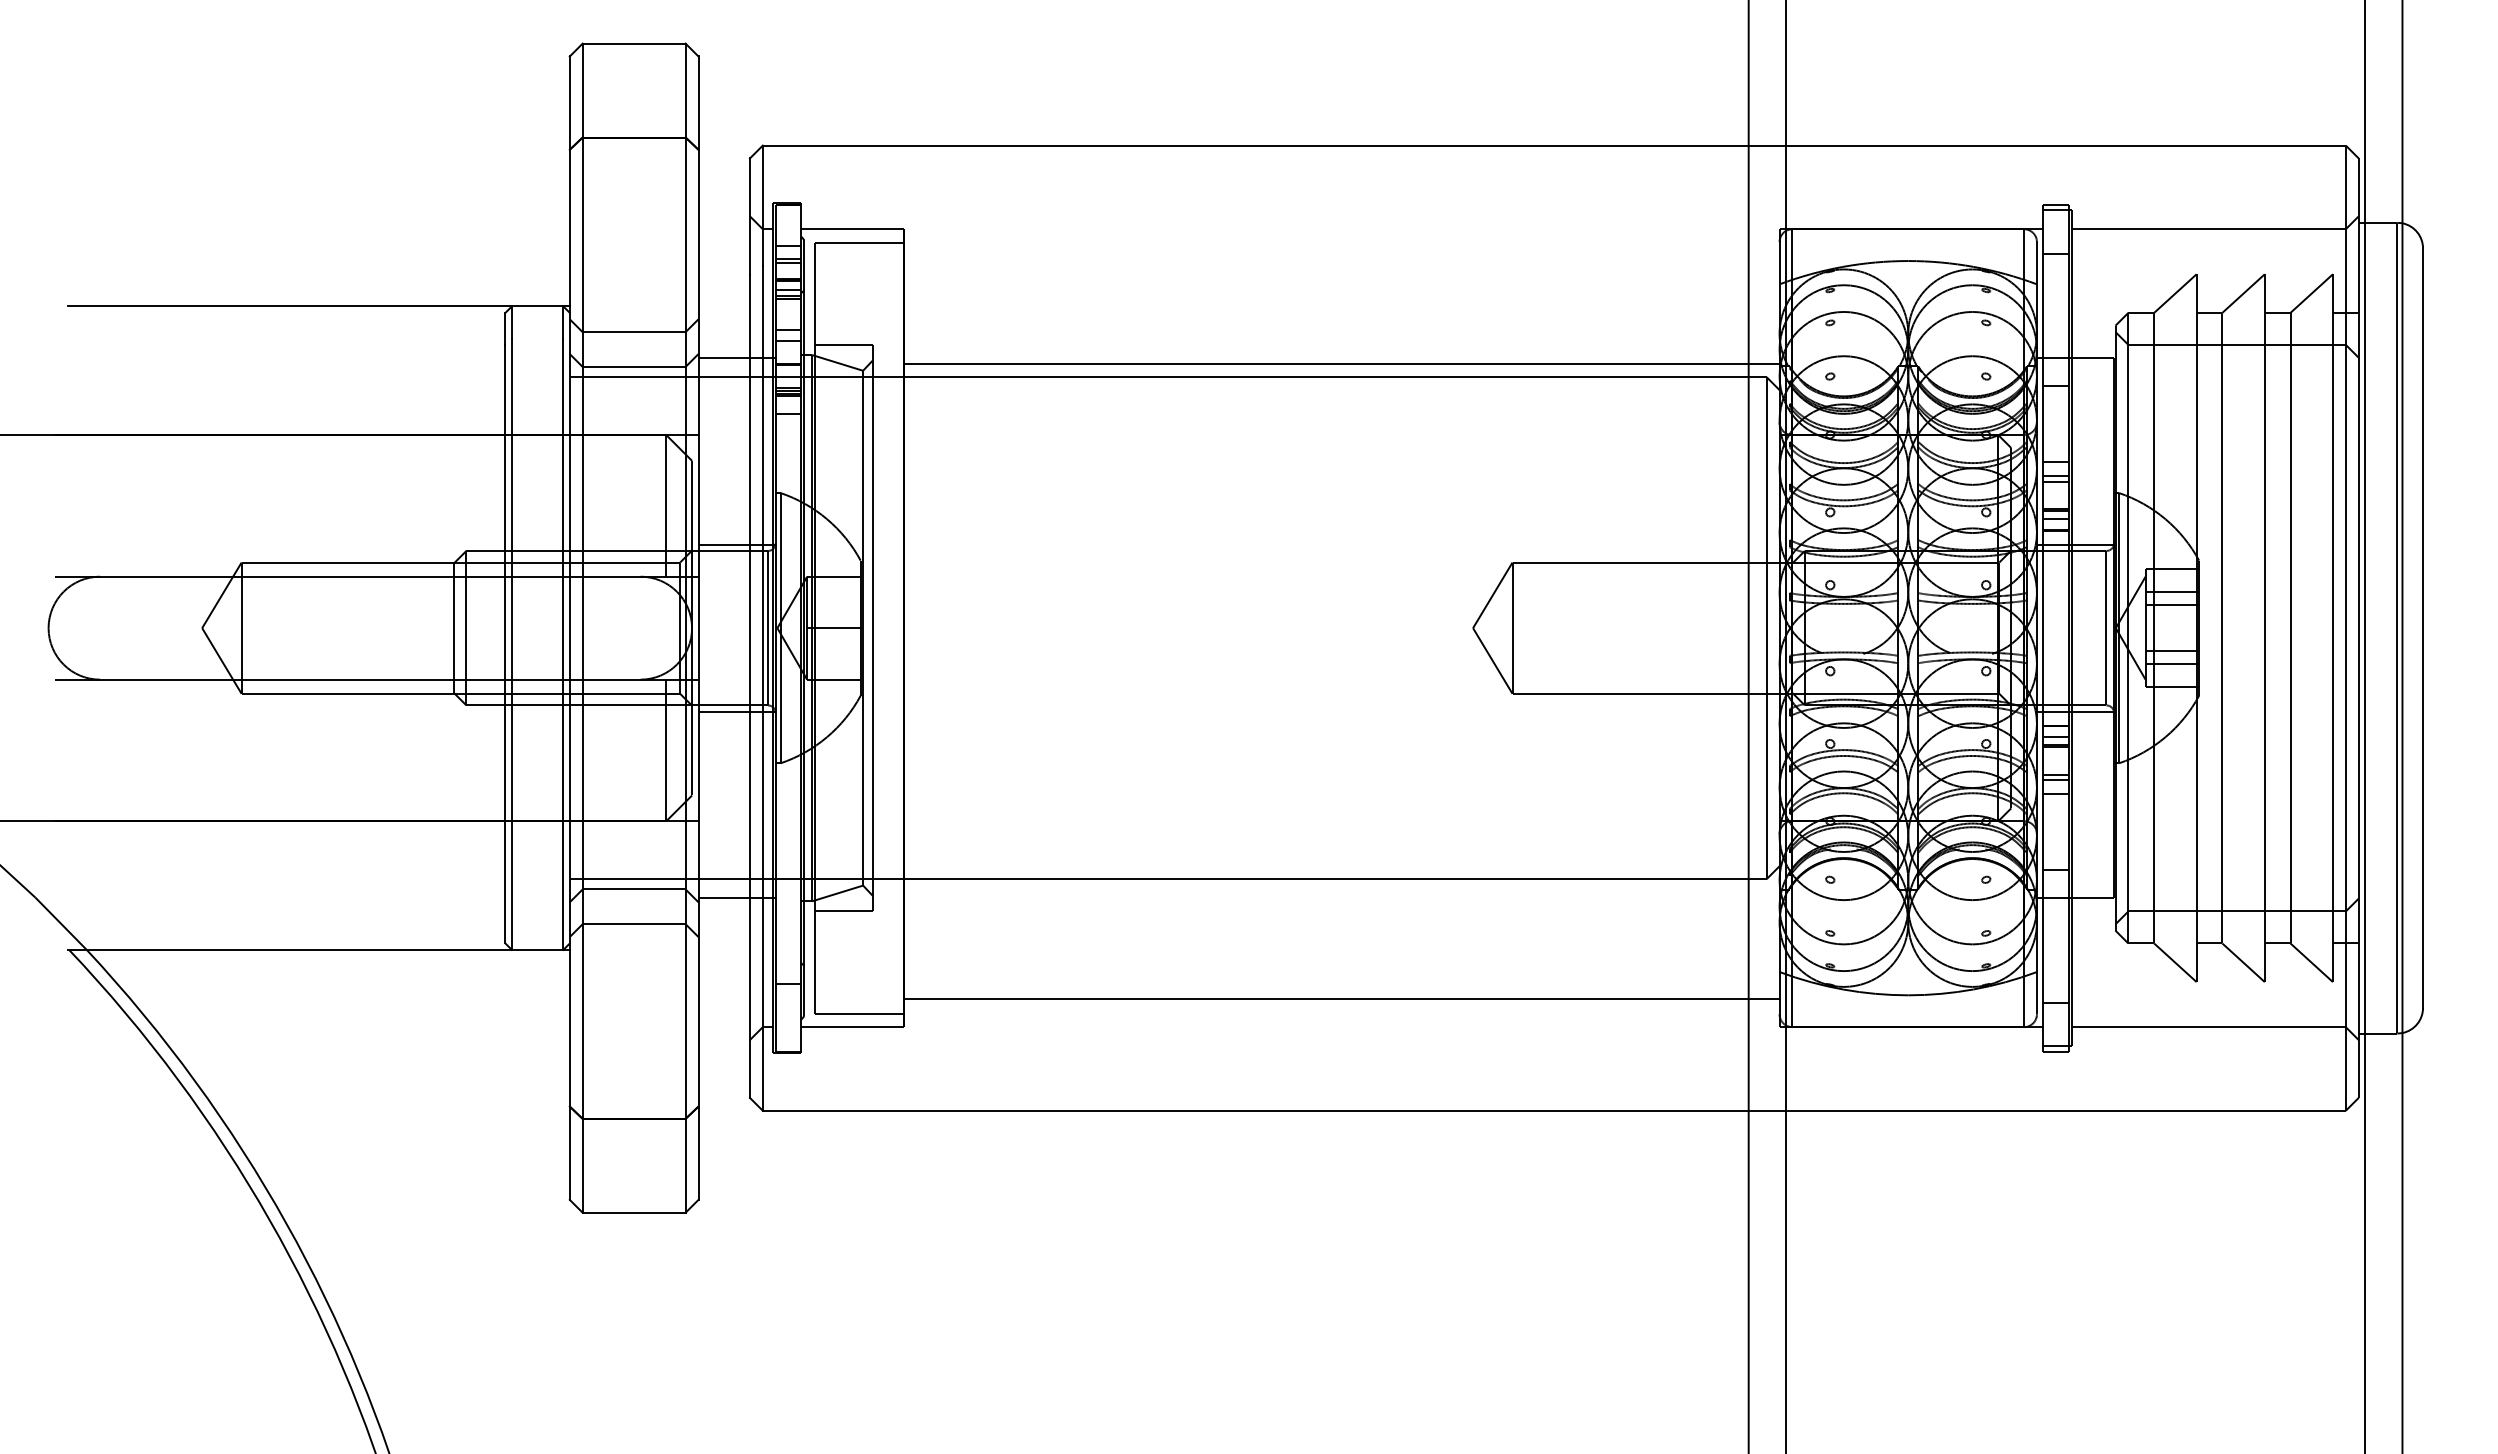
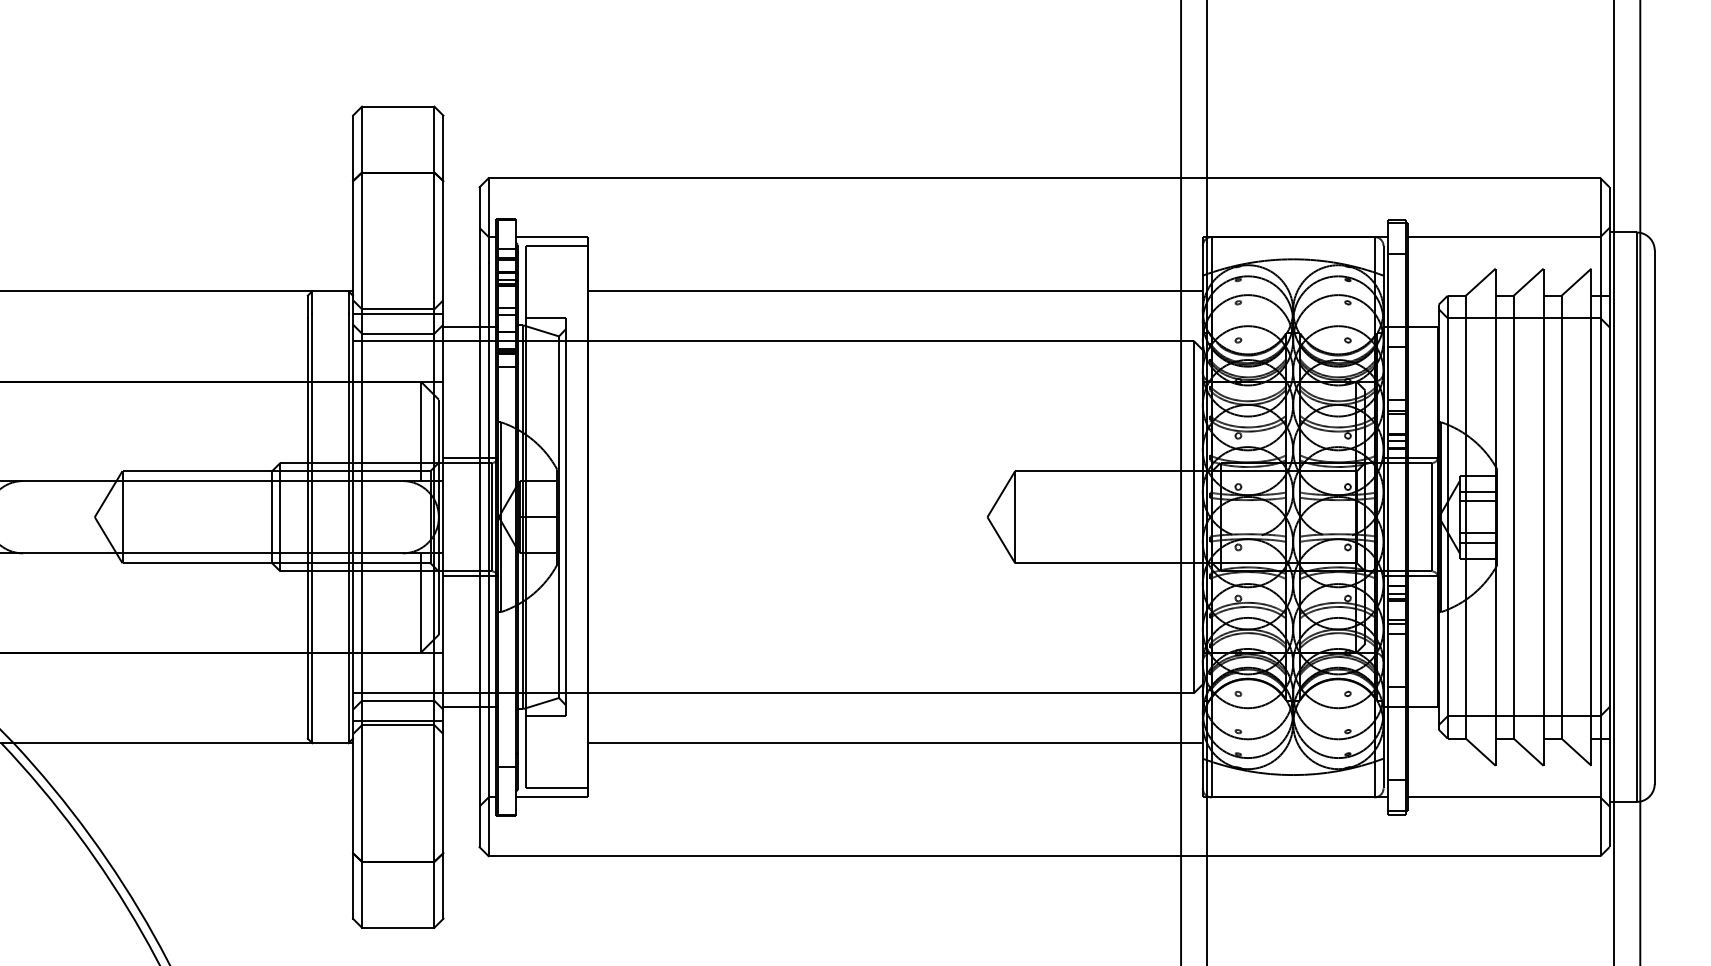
line: (633, 338) -> (397, 313), added
line: (1341, 364) -> (895, 291), moved
line: (633, 917) -> (397, 720), added
line: (1341, 998) -> (895, 742), moved

